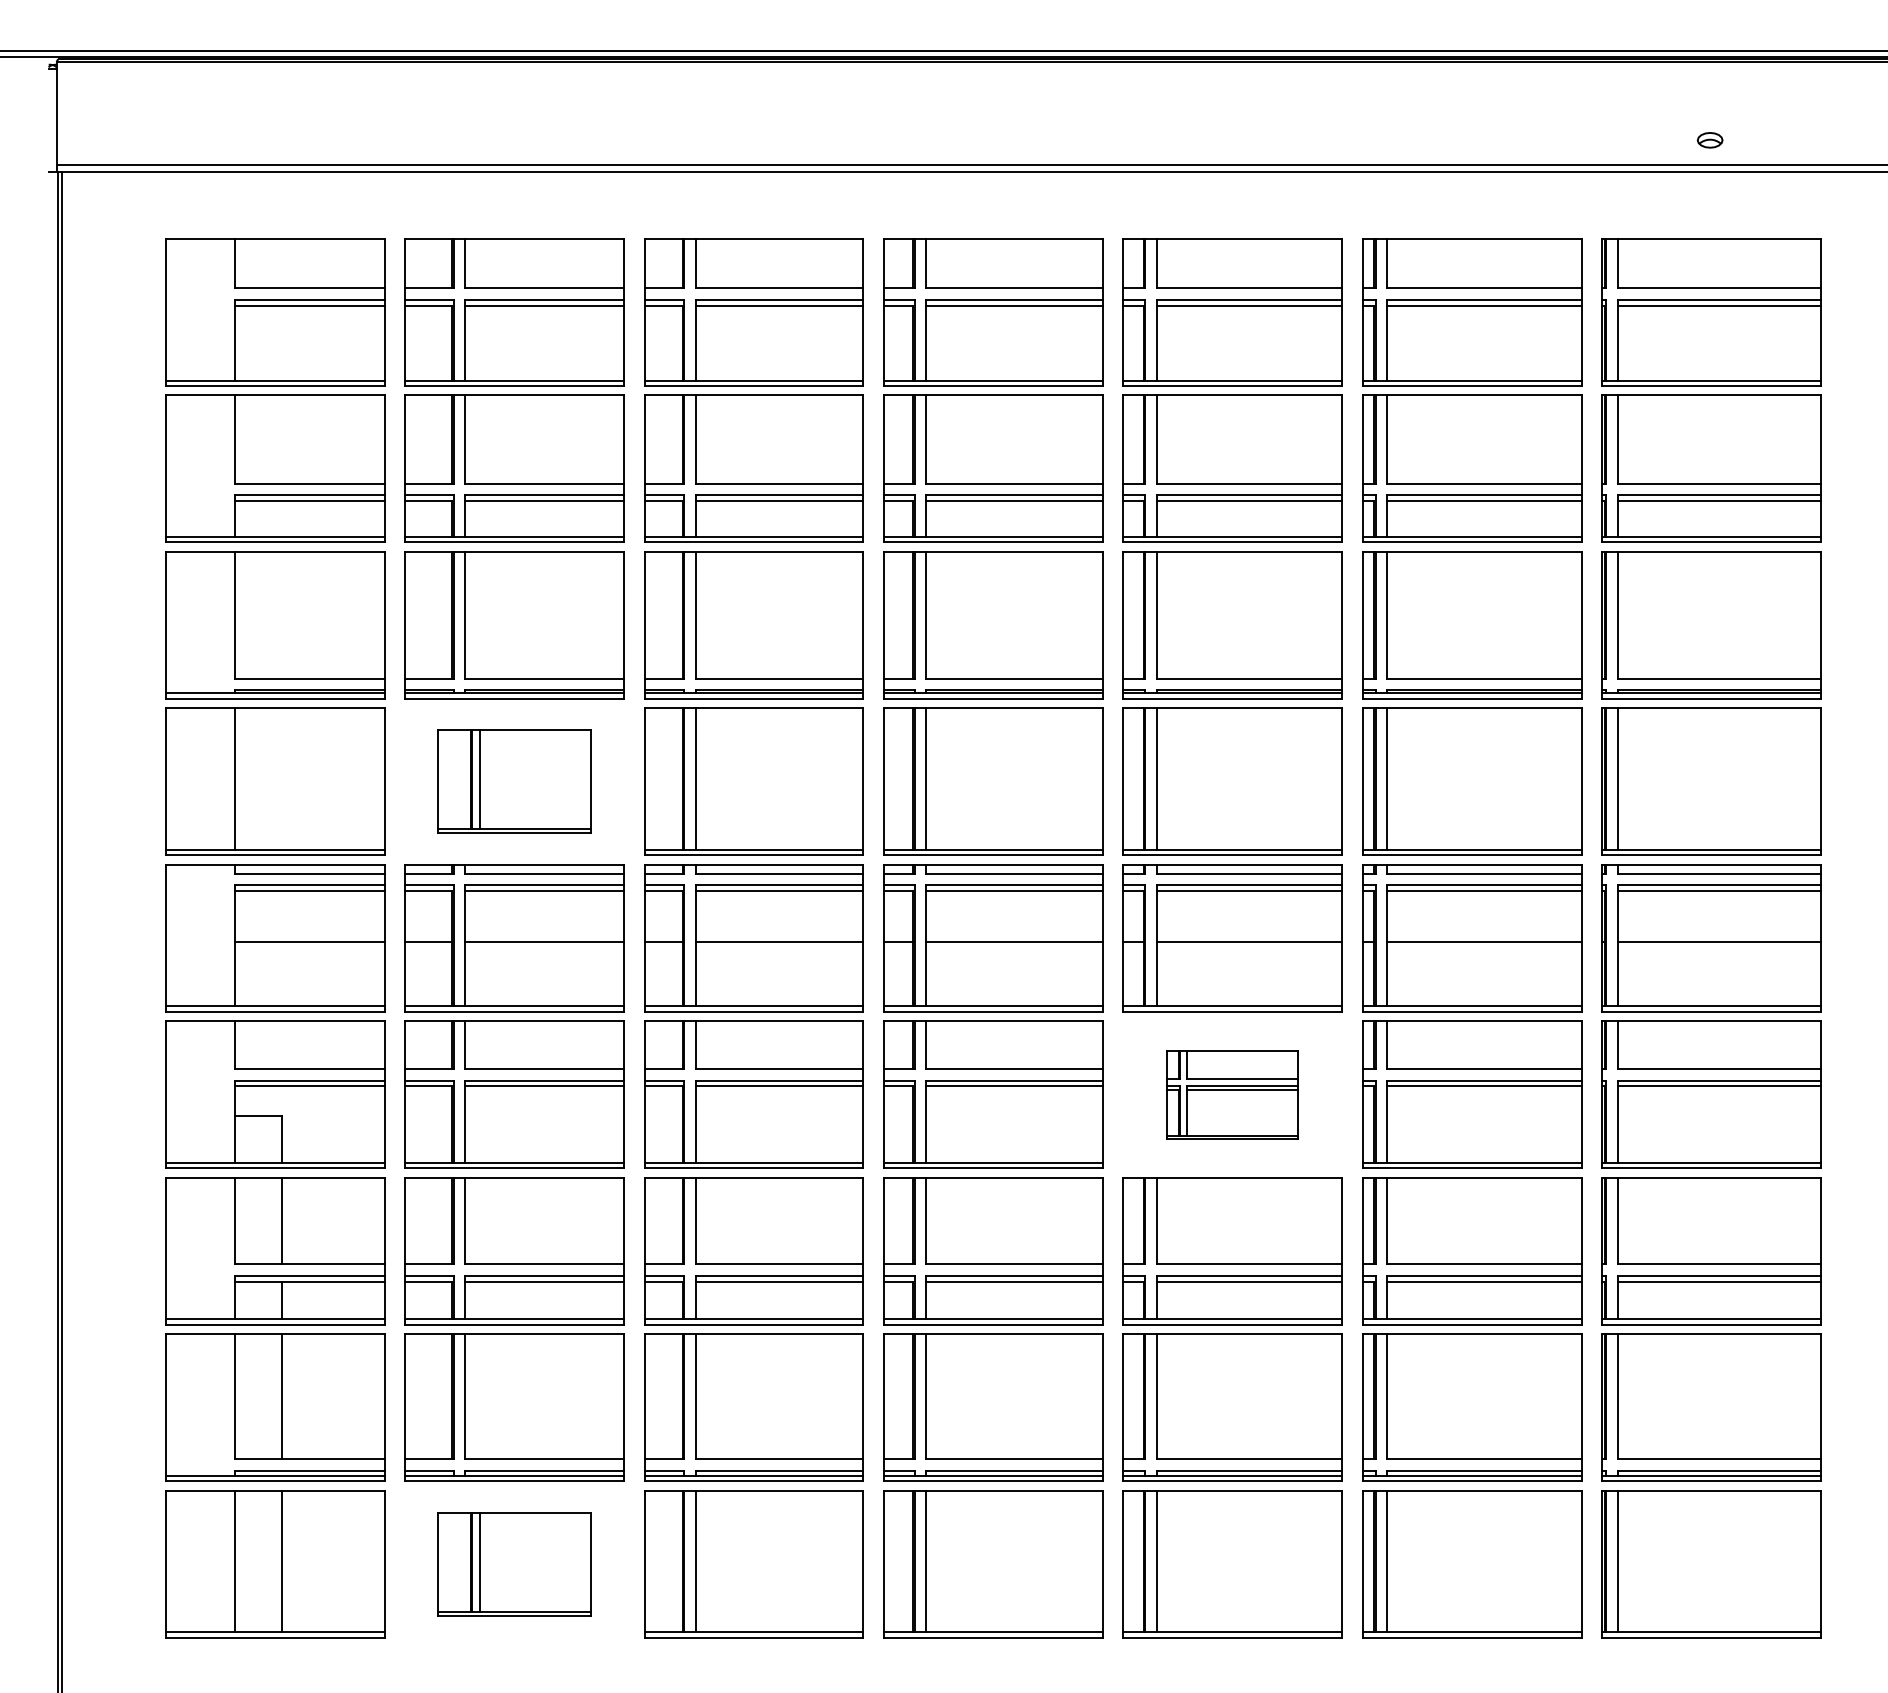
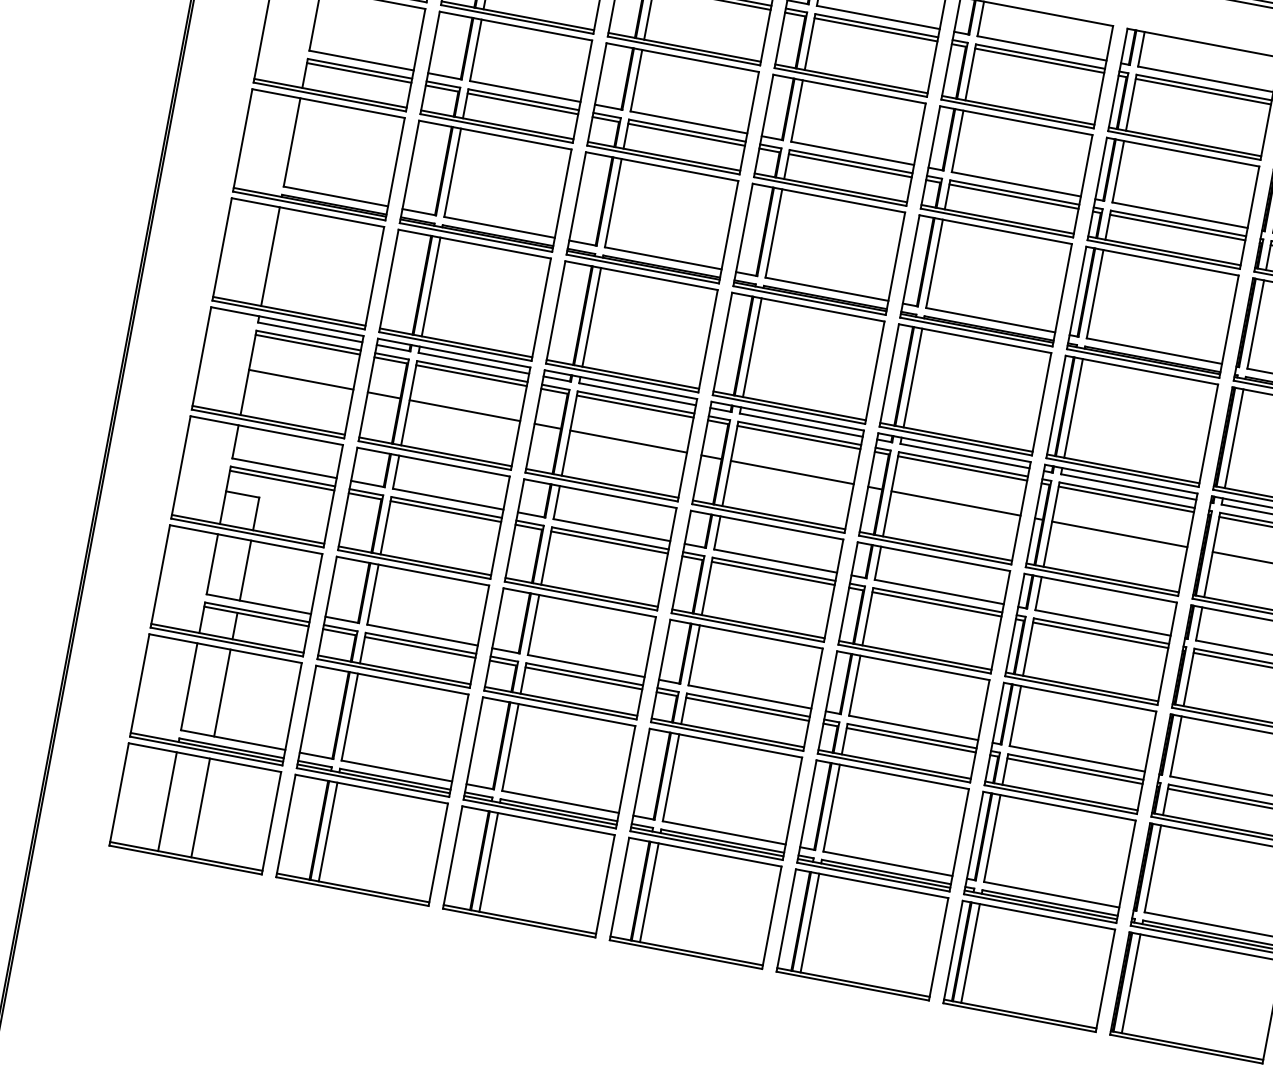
part: (514, 781) -> (465, 295), size x1.43
part: (1232, 1094) -> (924, 607), size x1.67
part: (514, 1564) -> (361, 840), size x1.43

